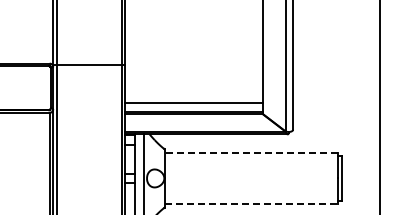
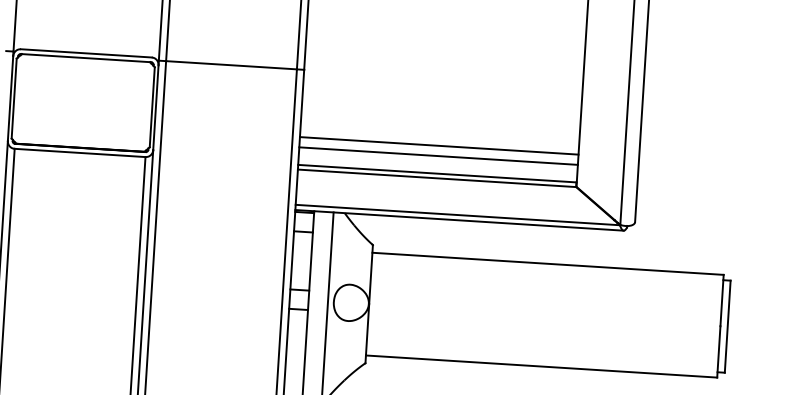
line: (194, 98) -> (439, 146), added
line: (251, 153) -> (548, 264), dashed -> solid
line: (251, 203) -> (541, 365), dashed -> solid

